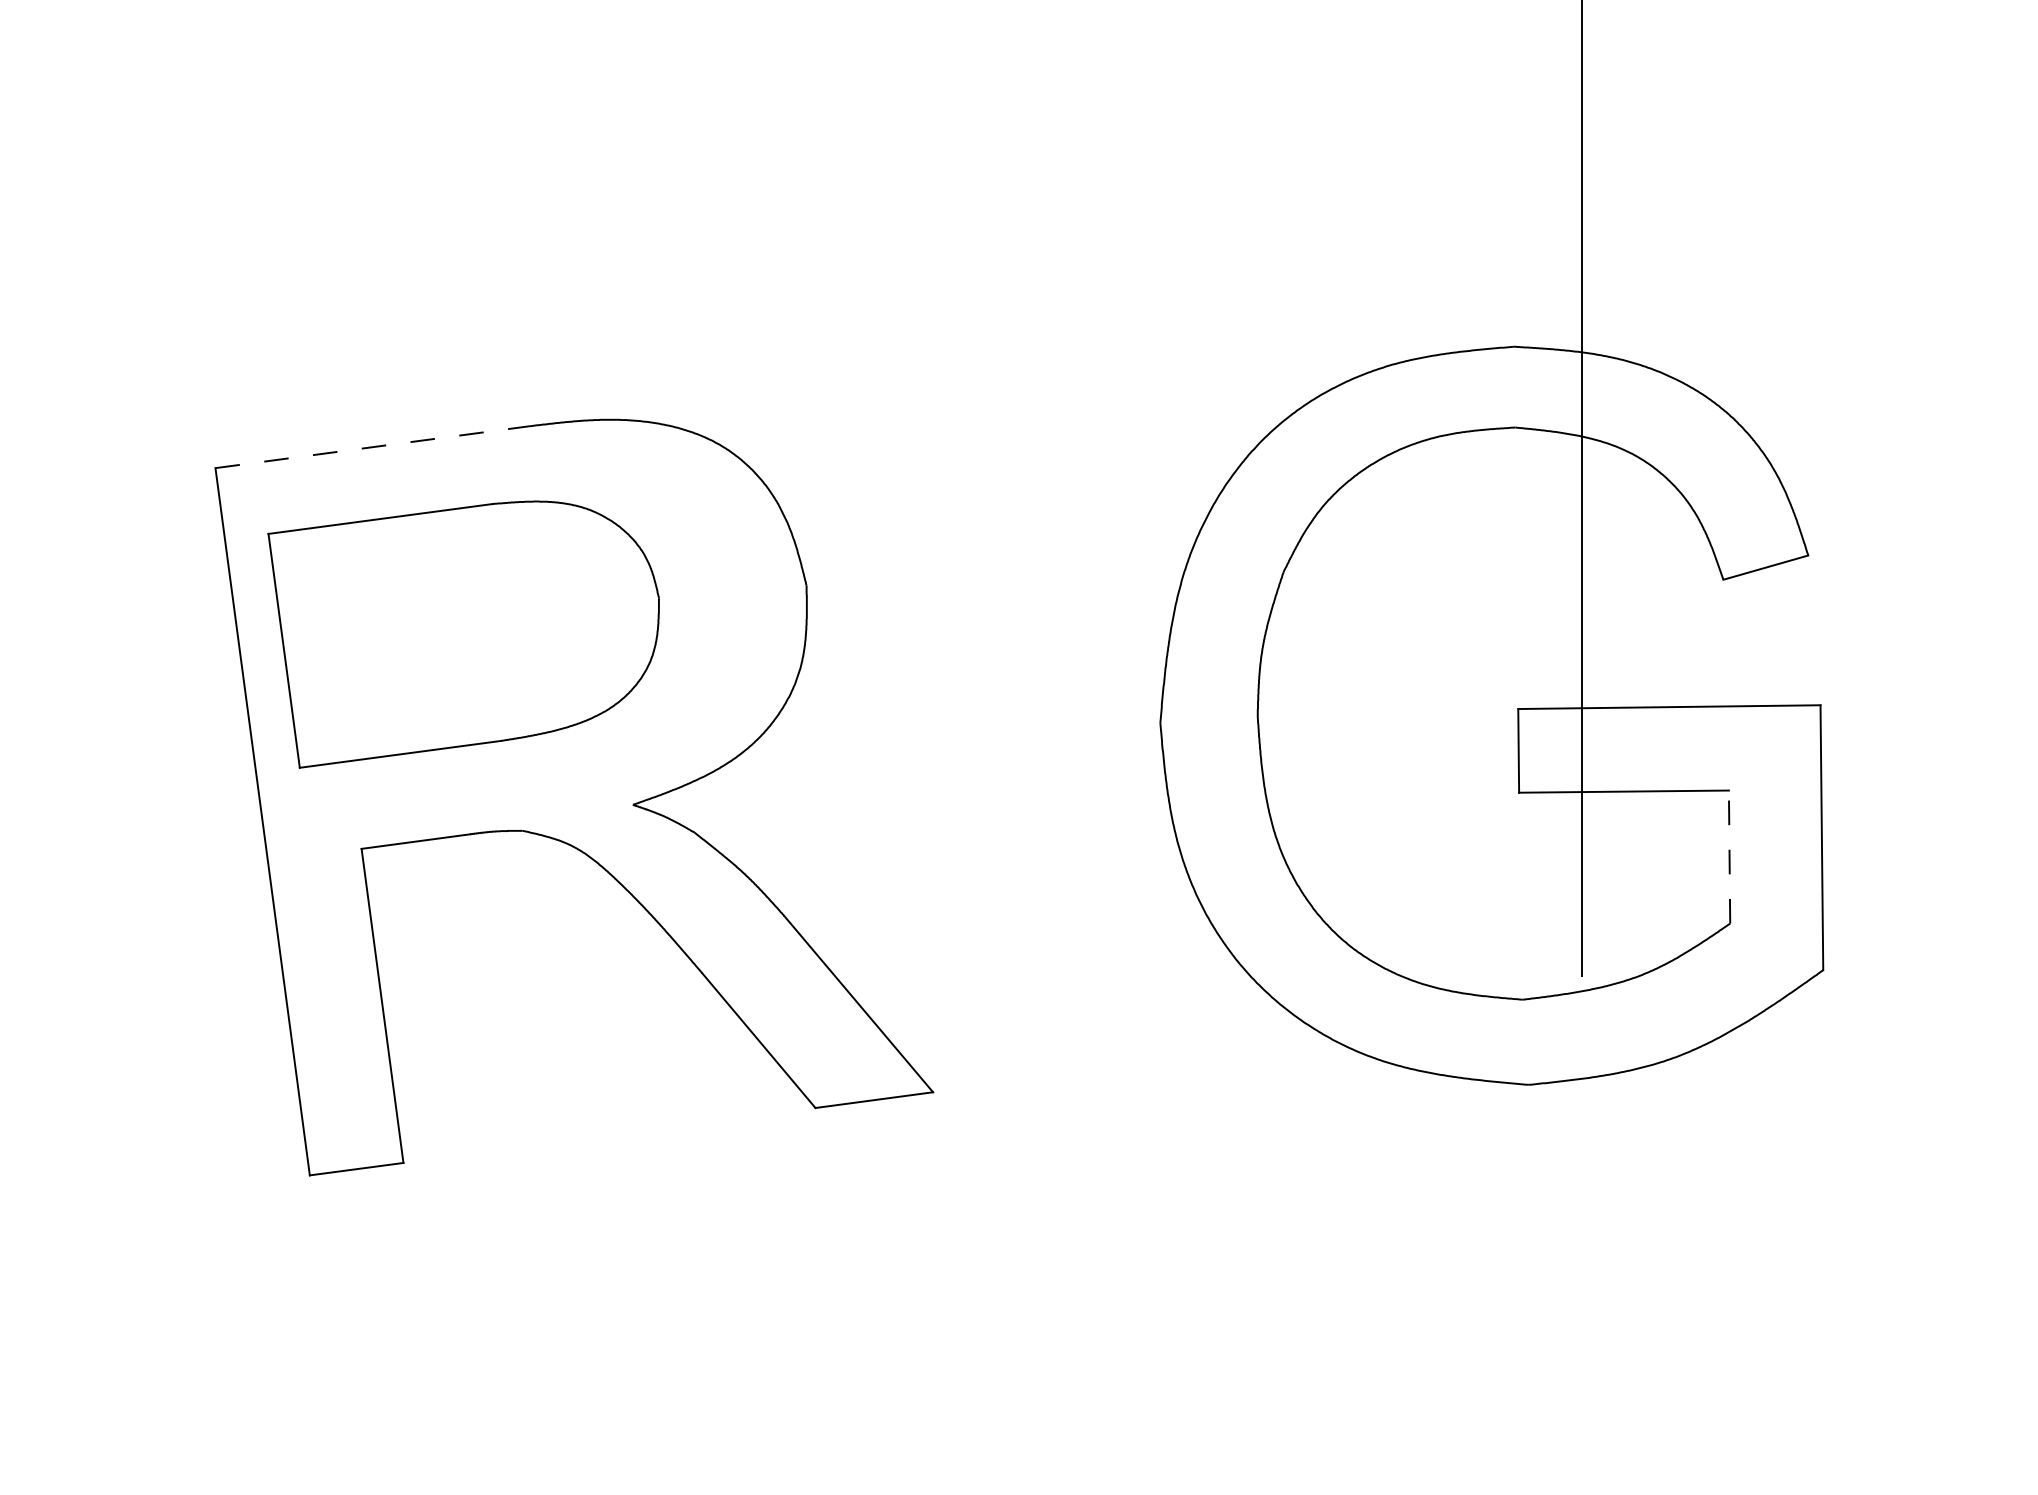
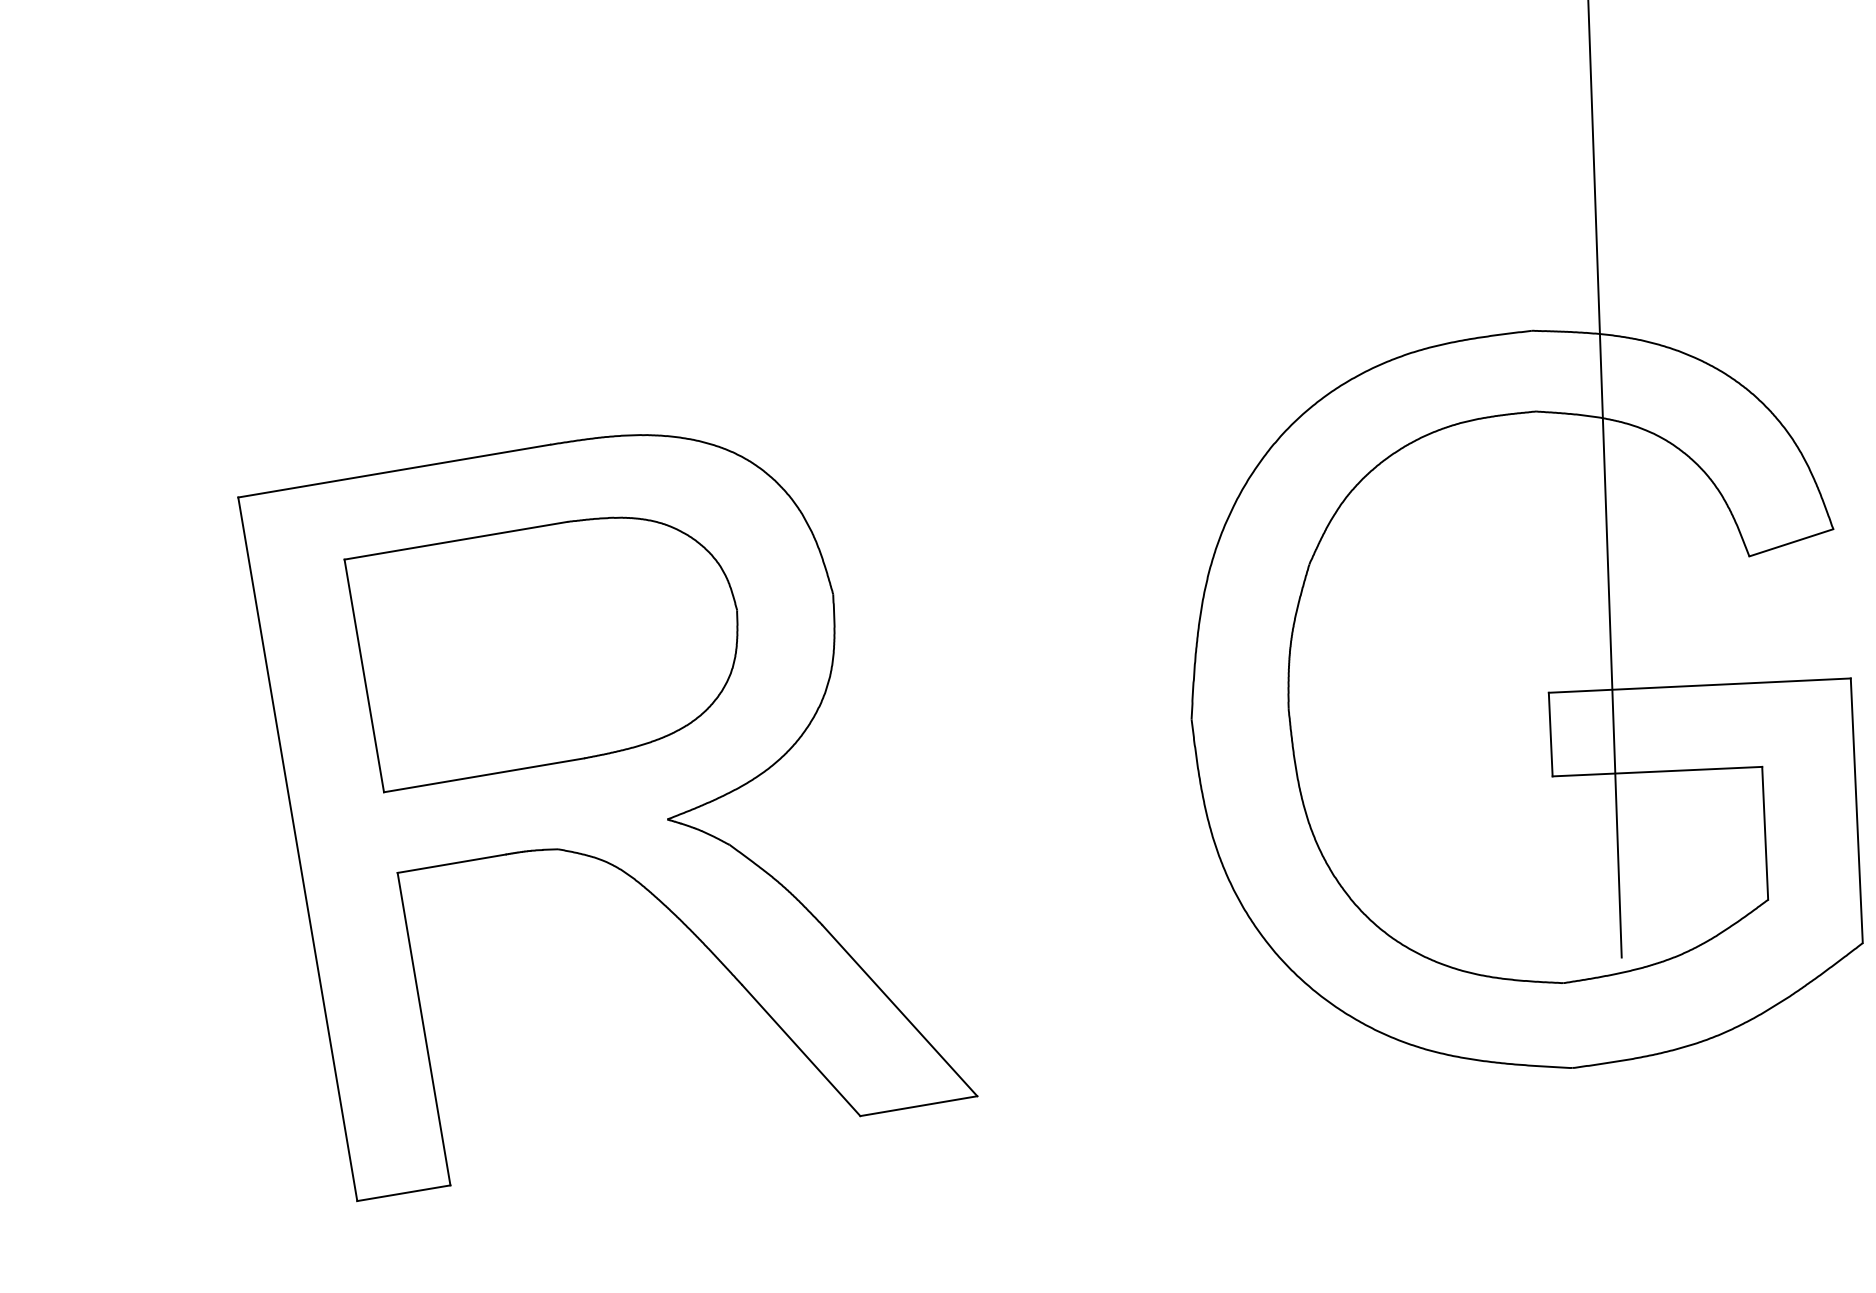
line: (372, 447) -> (394, 471), dashed -> solid
part: (463, 634) -> (542, 653), moved
line: (1729, 857) -> (1765, 833), dashed -> solid

